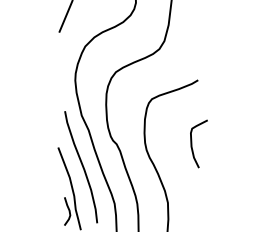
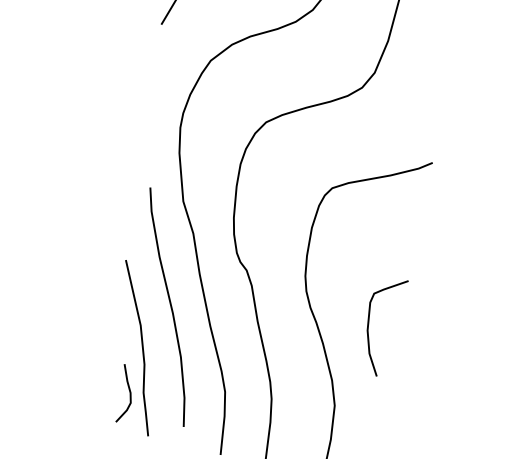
curve: (192, 143) -> (370, 324), moved

